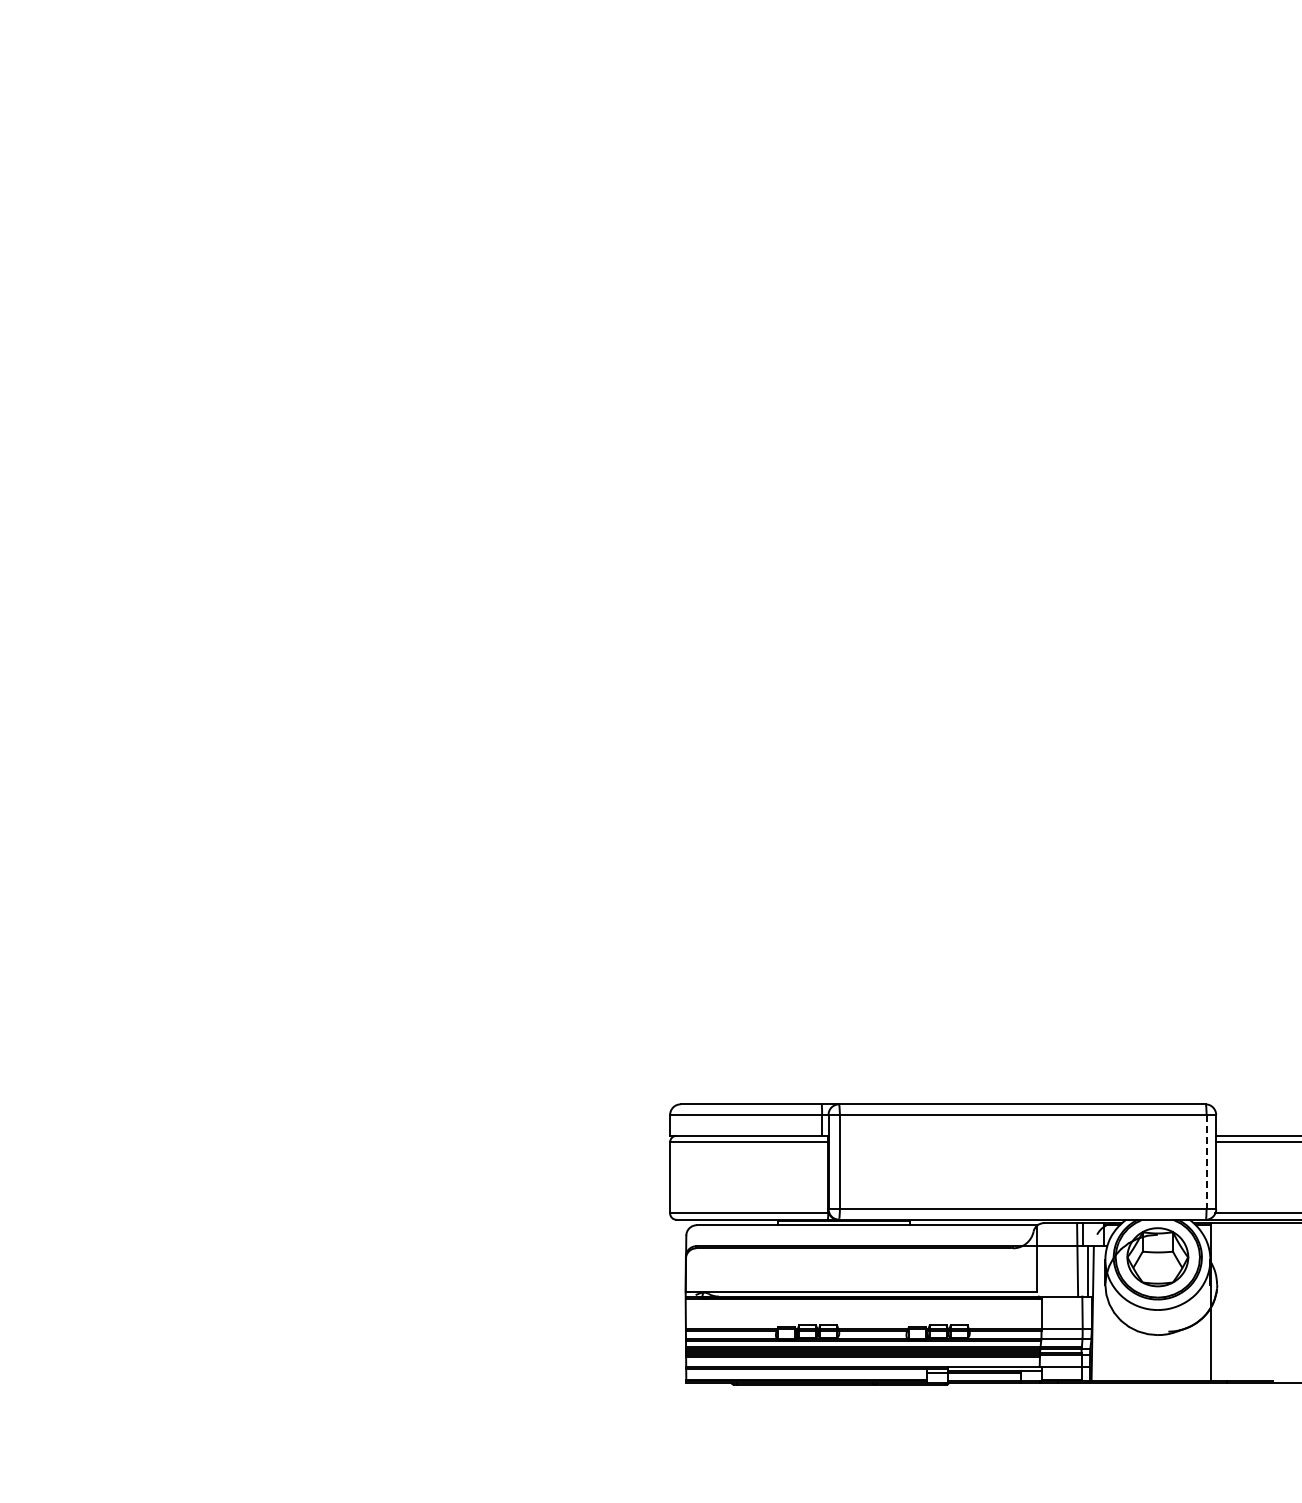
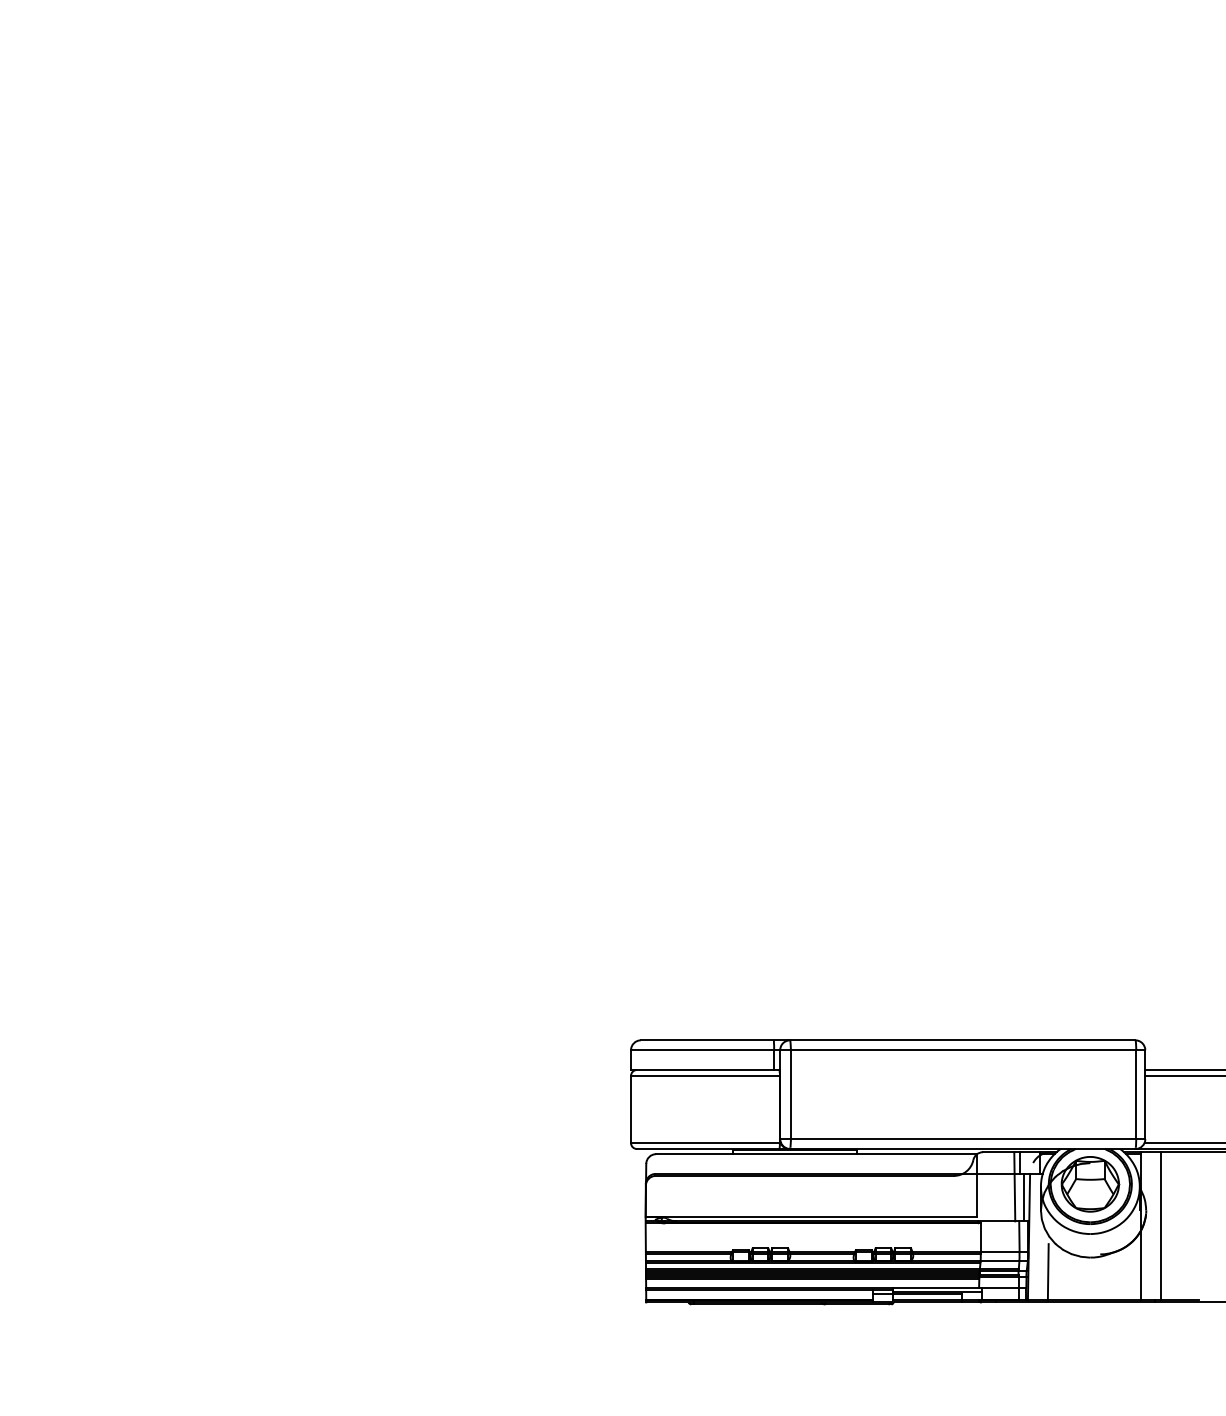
line: (1206, 1162) -> (1136, 1095), dashed -> solid
line: (1232, 1301) -> (1160, 1225), added
line: (1112, 1350) -> (1047, 1272), added

